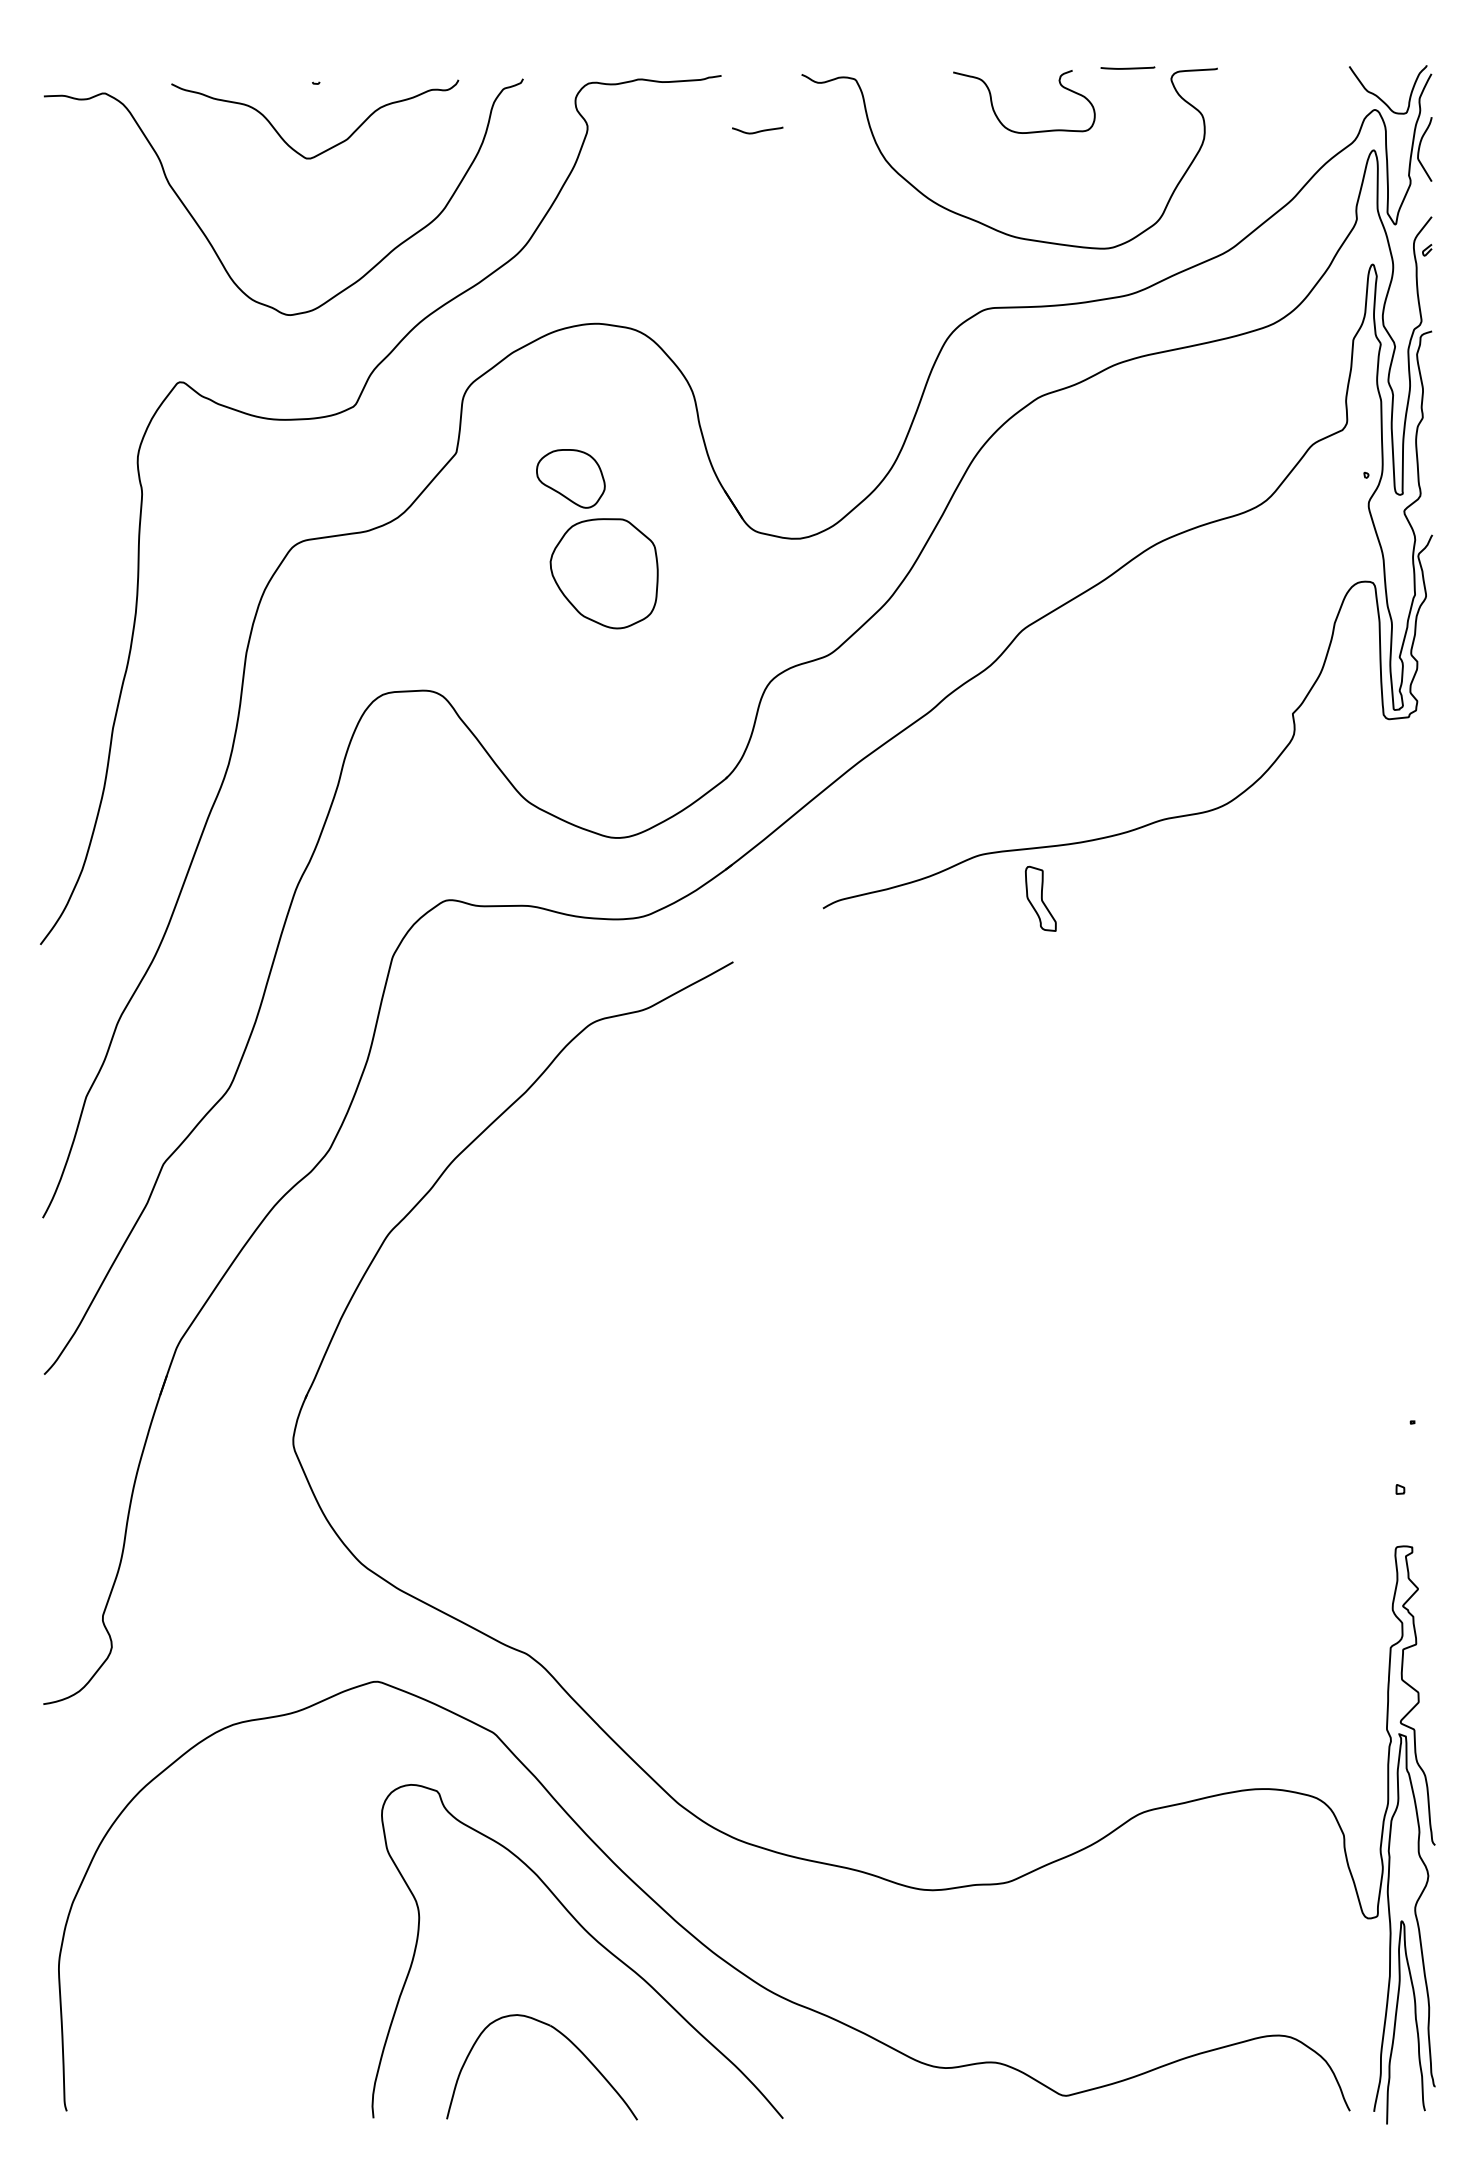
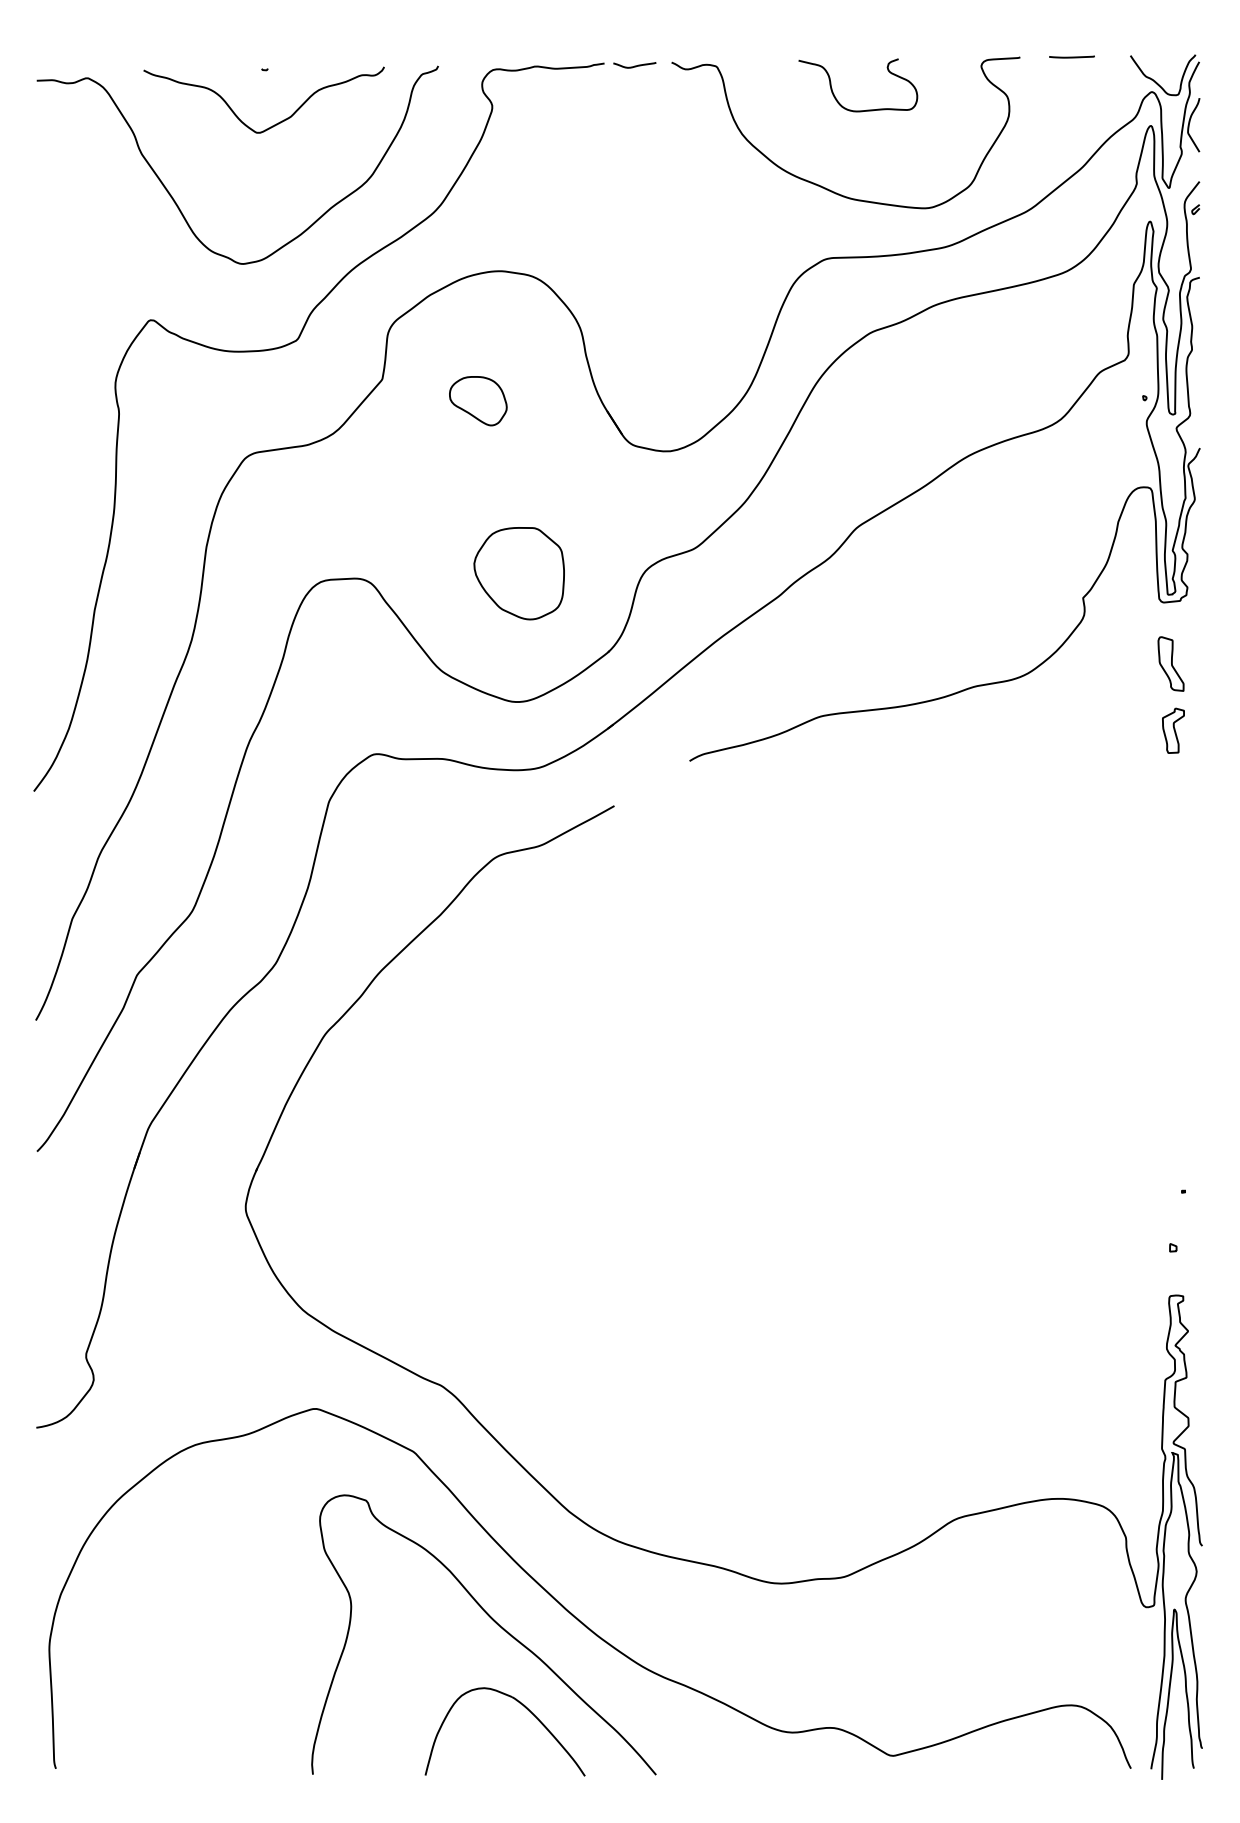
line: (1127, 67) -> (1071, 56), moved
curve: (757, 130) -> (634, 65), moved
part: (603, 573) -> (518, 573), moved
part: (1400, 871) -> (1173, 730), added
part: (1040, 898) -> (1170, 663), moved
part: (567, 2040) -> (526, 1709), moved

